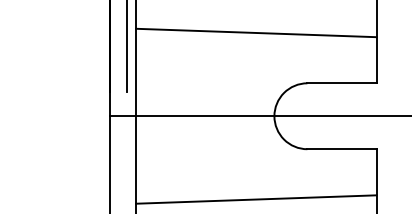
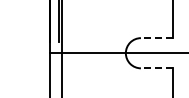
line: (256, 33) -> (117, 15), removed
line: (341, 84) -> (156, 38), solid -> dashed
line: (341, 149) -> (156, 68), solid -> dashed
line: (256, 199) -> (117, 91), removed

